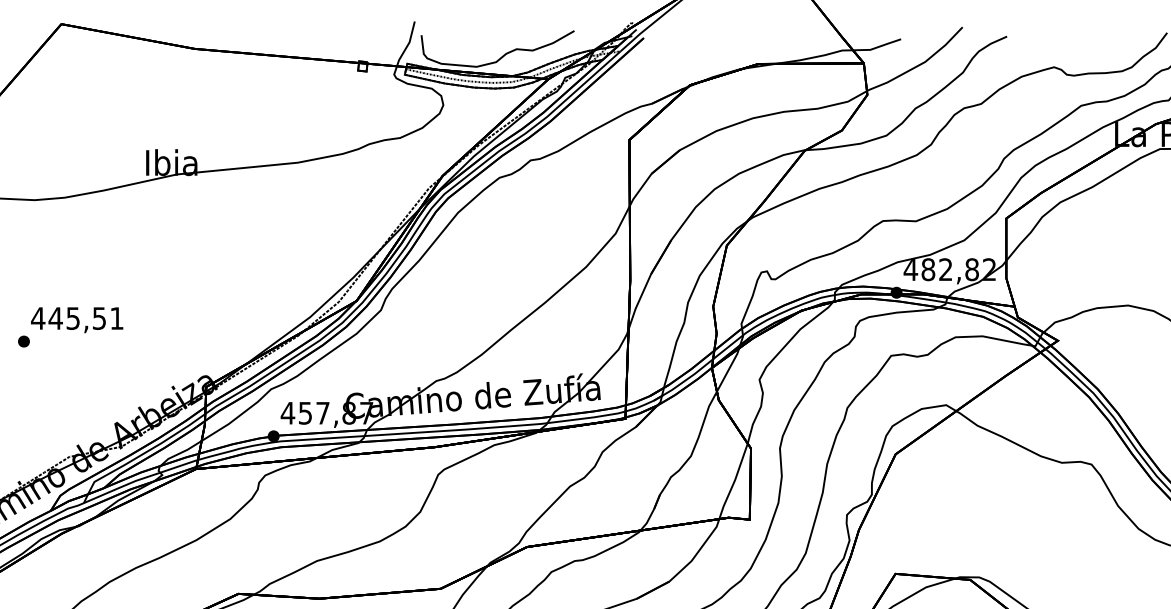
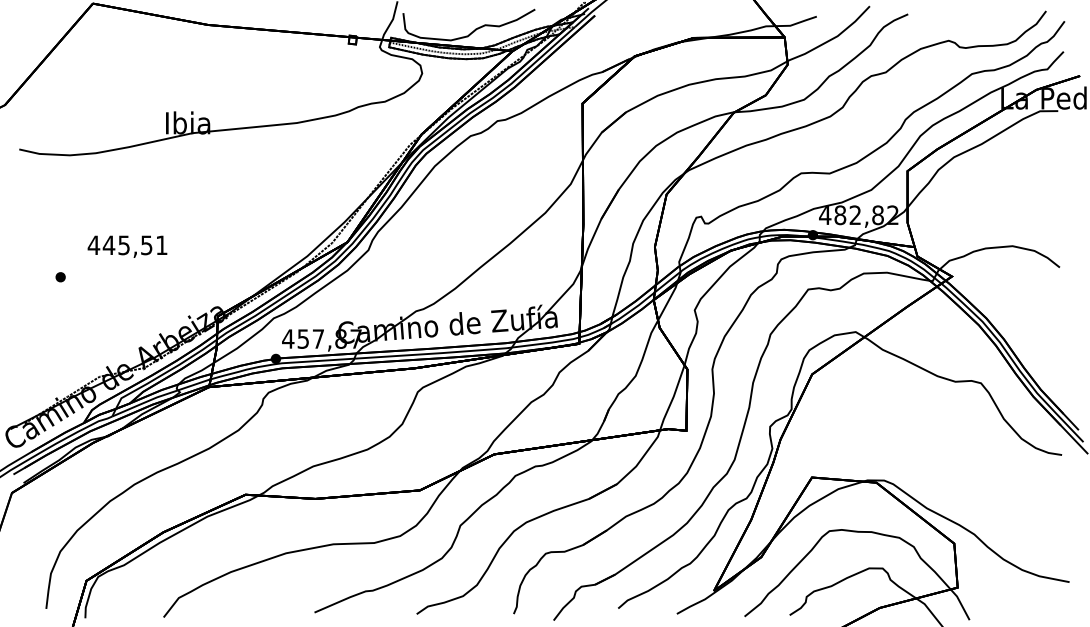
text: (77, 319) -> (127, 246), moved

